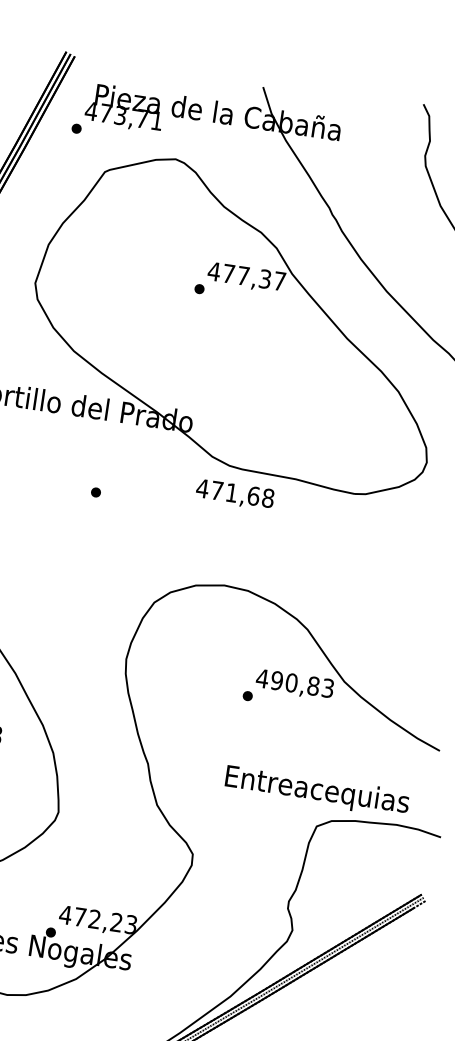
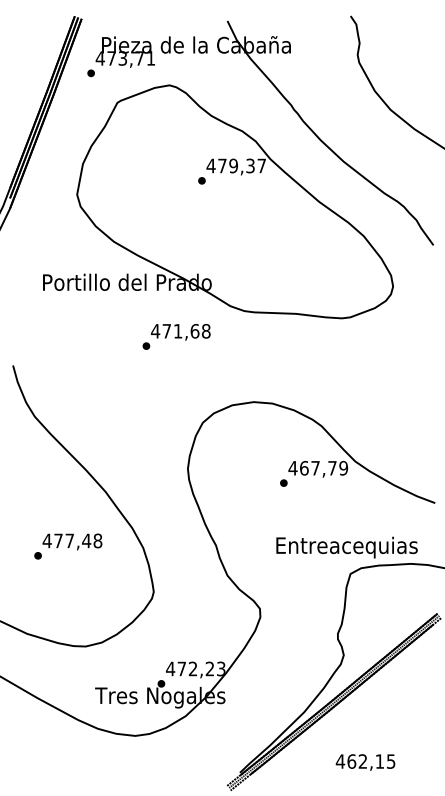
text: (243, 275) -> (233, 165), 477,37 -> 479,37
text: (234, 494) -> (180, 332), moved
text: (302, 683) -> (323, 467), 490,83 -> 467,79

